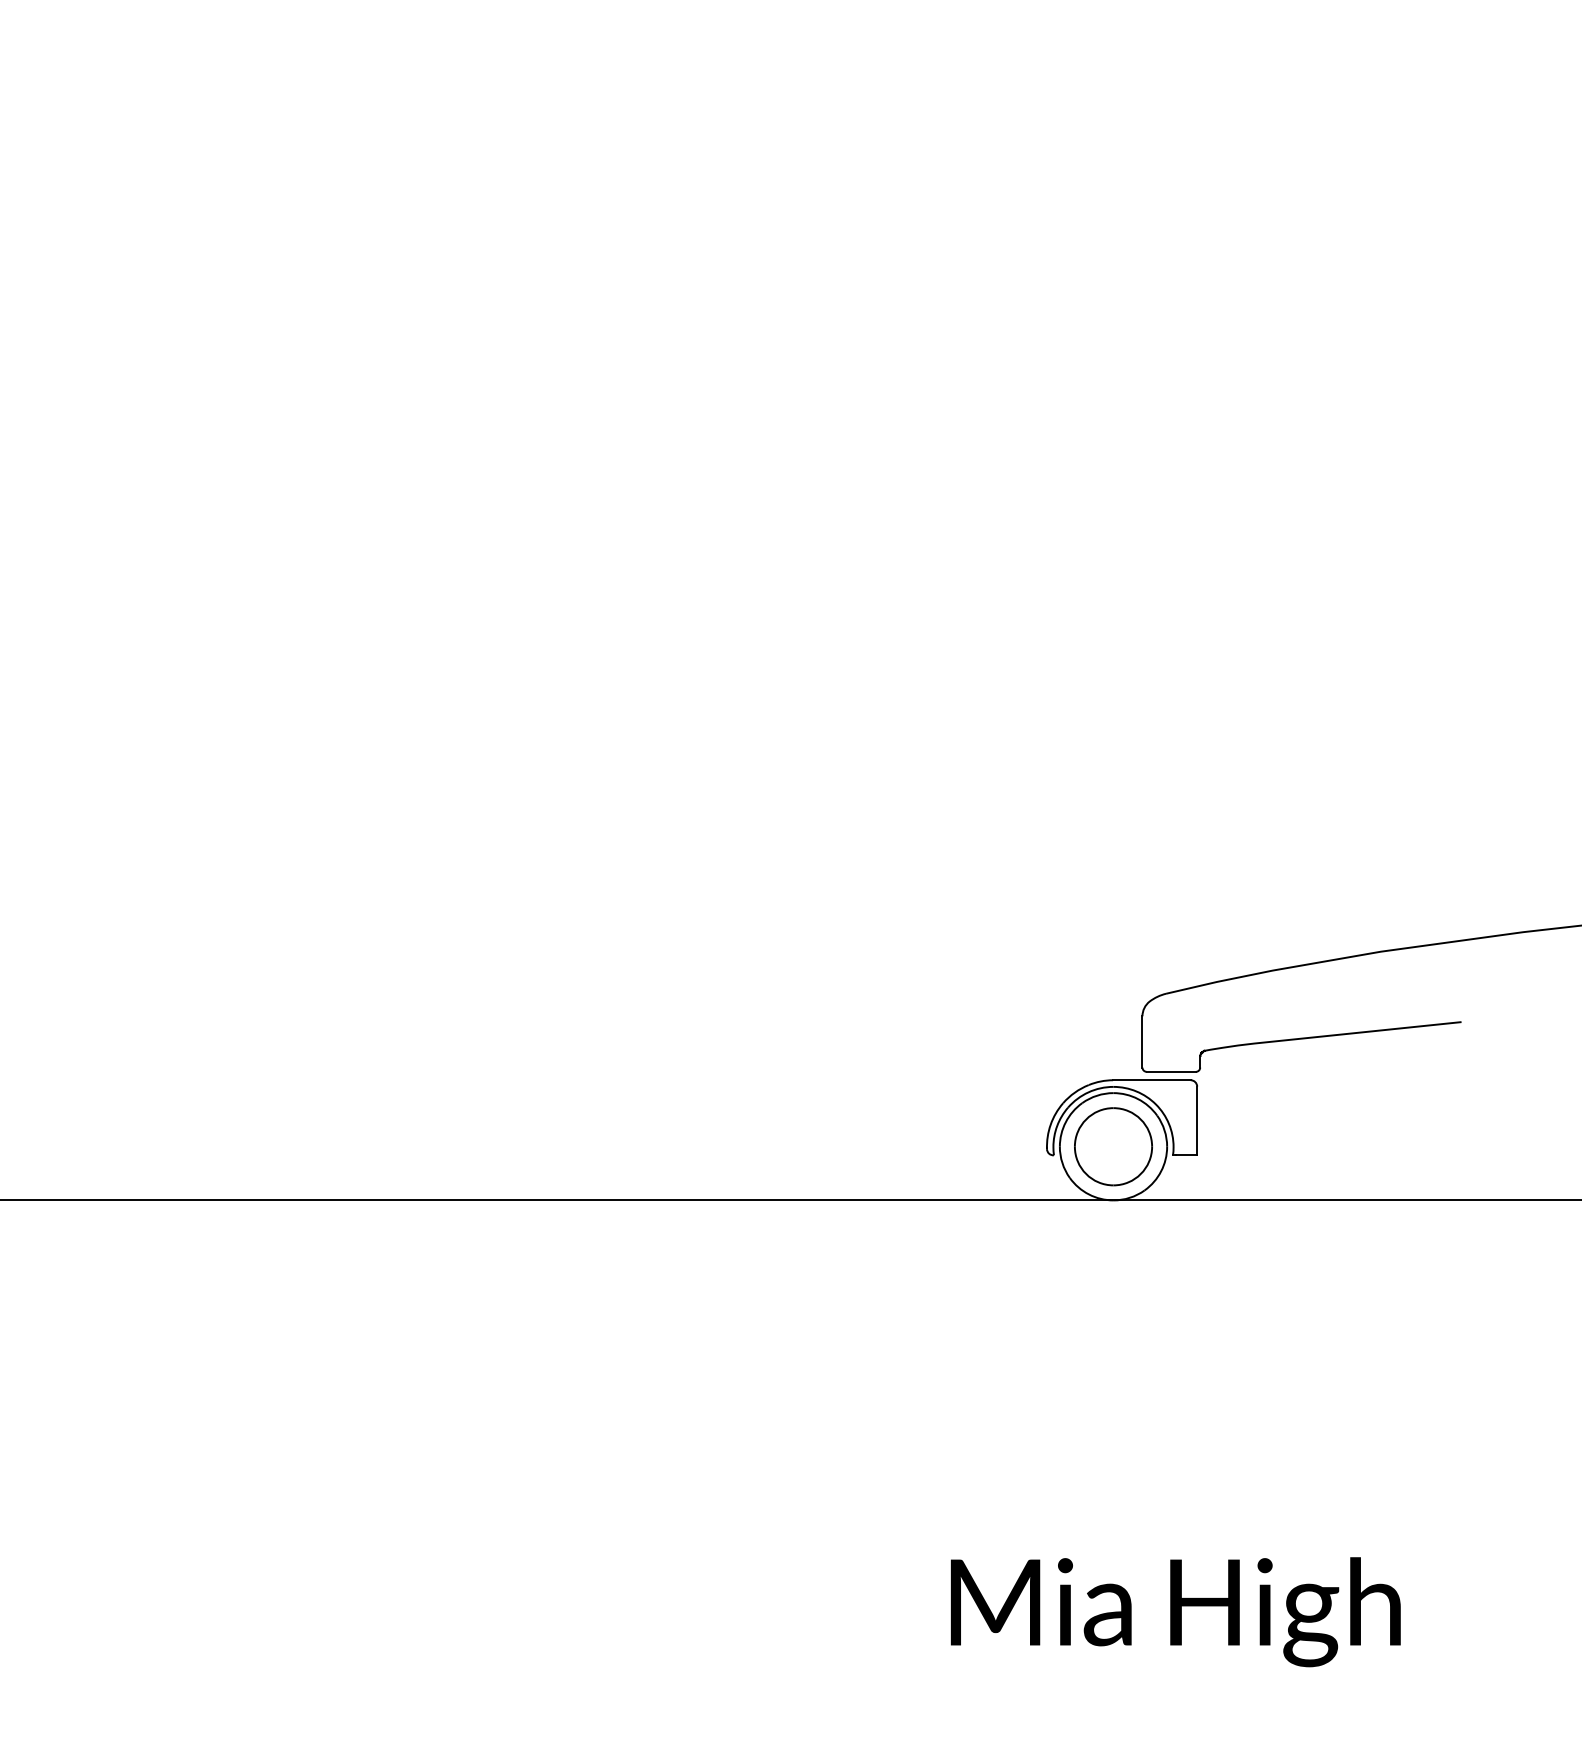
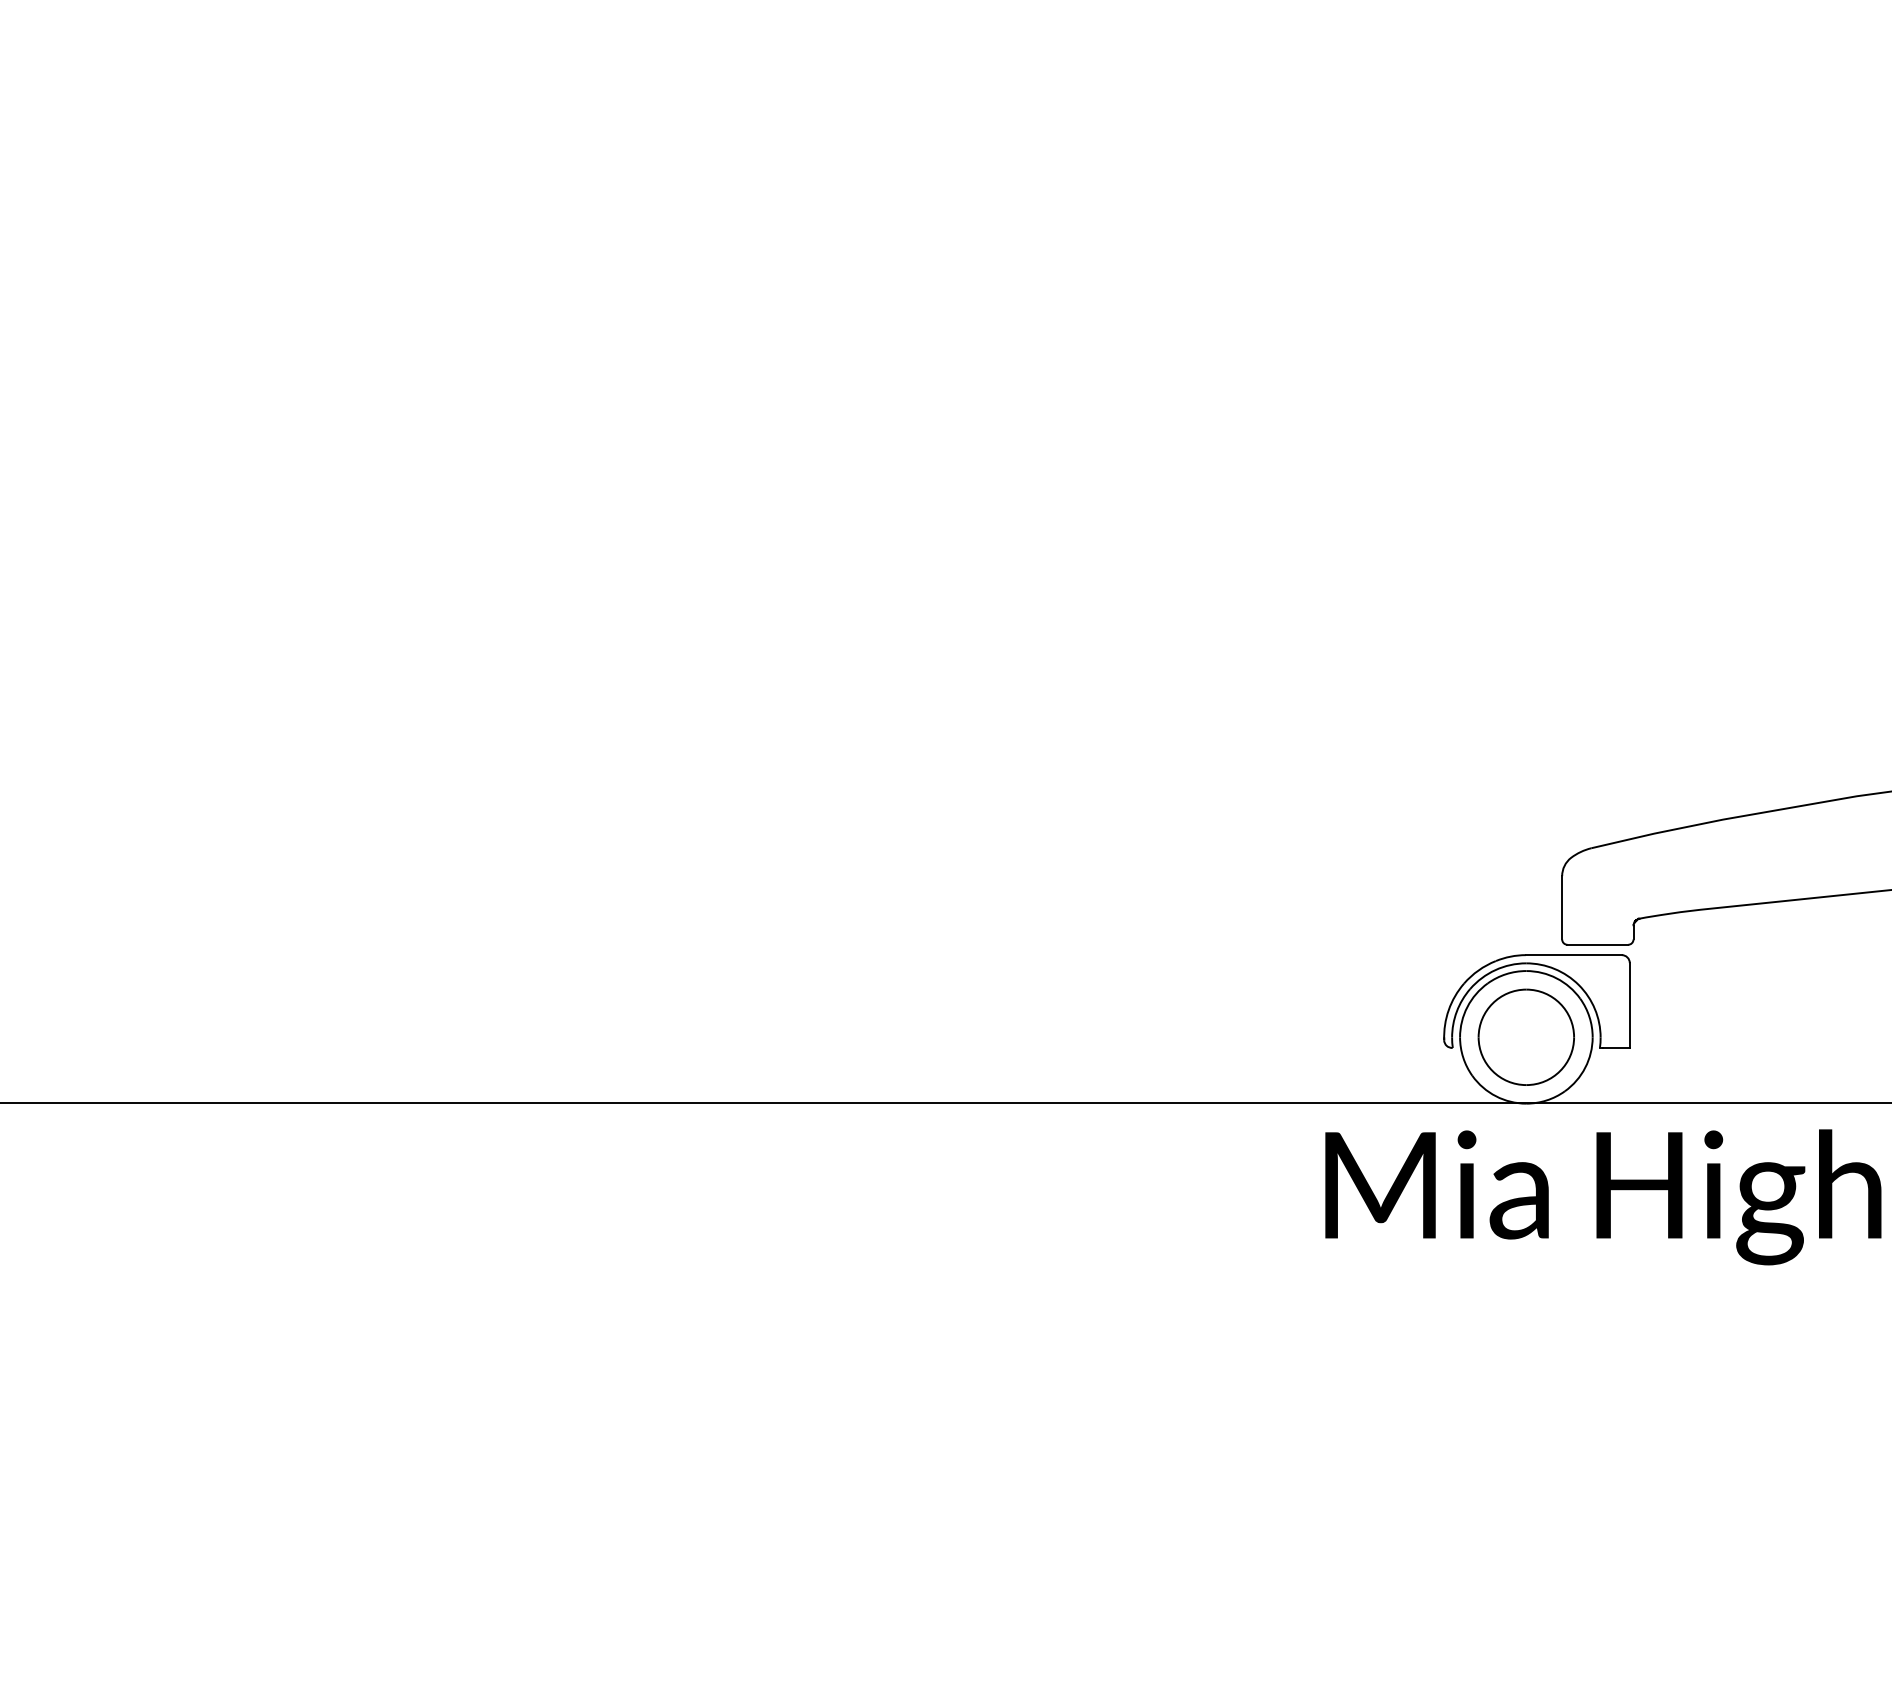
text: (1175, 1612) -> (1602, 1197), moved

